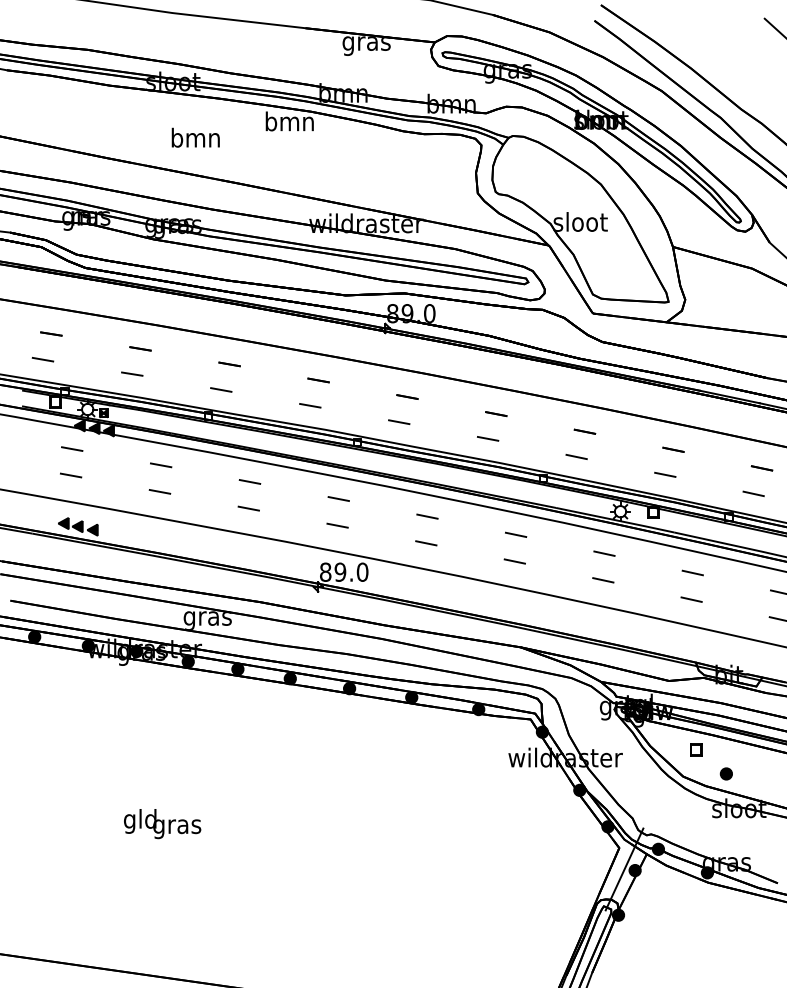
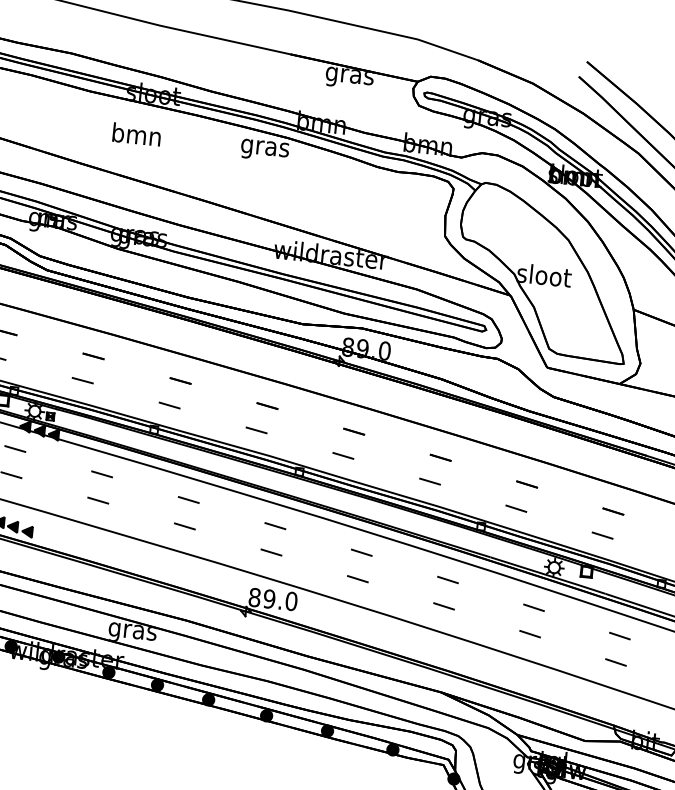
text: (289, 123) -> (264, 147), bmn -> gras
text: (195, 137) -> (136, 134), moved

